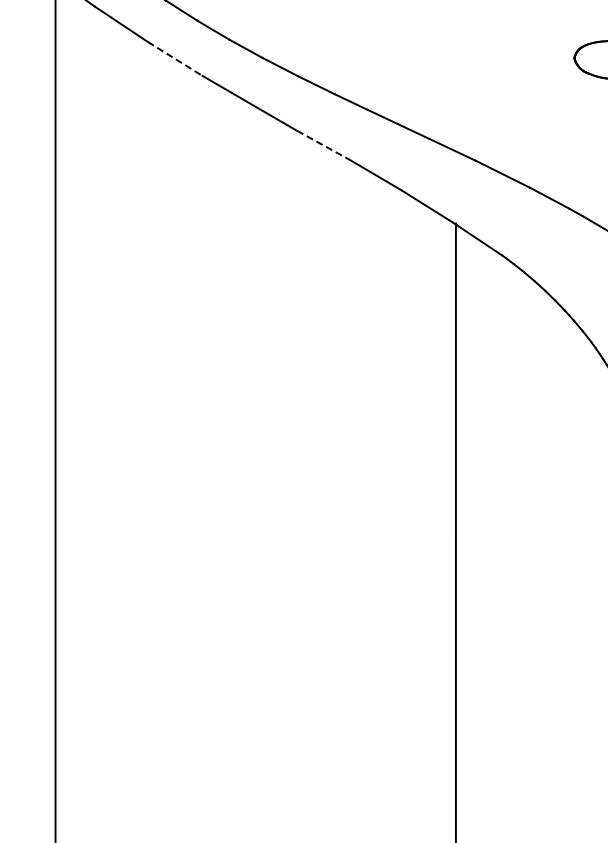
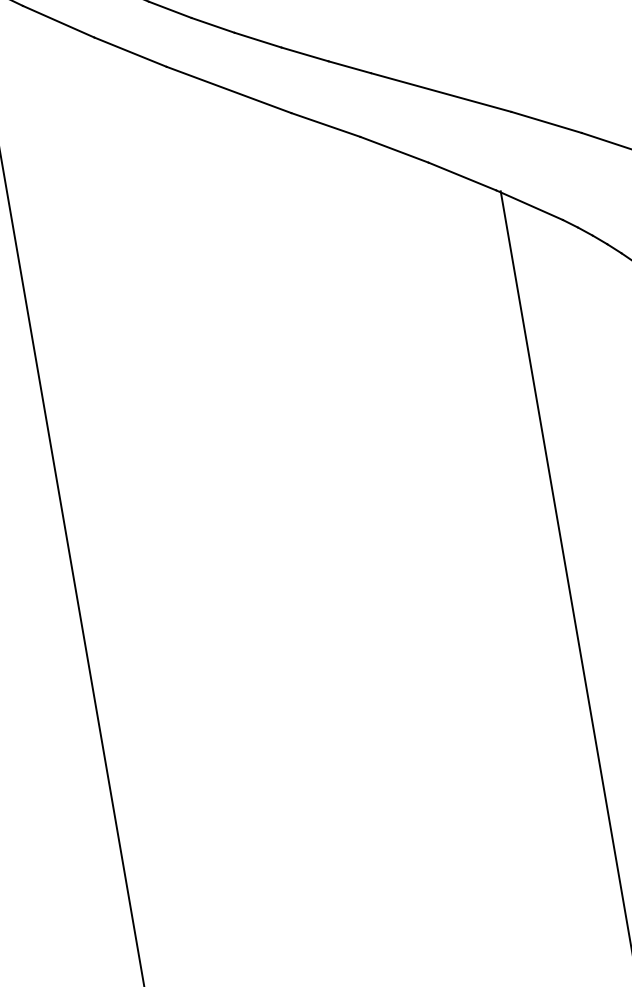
line: (175, 59) -> (130, 52), dashed -> solid
line: (323, 145) -> (325, 125), dashed -> solid

